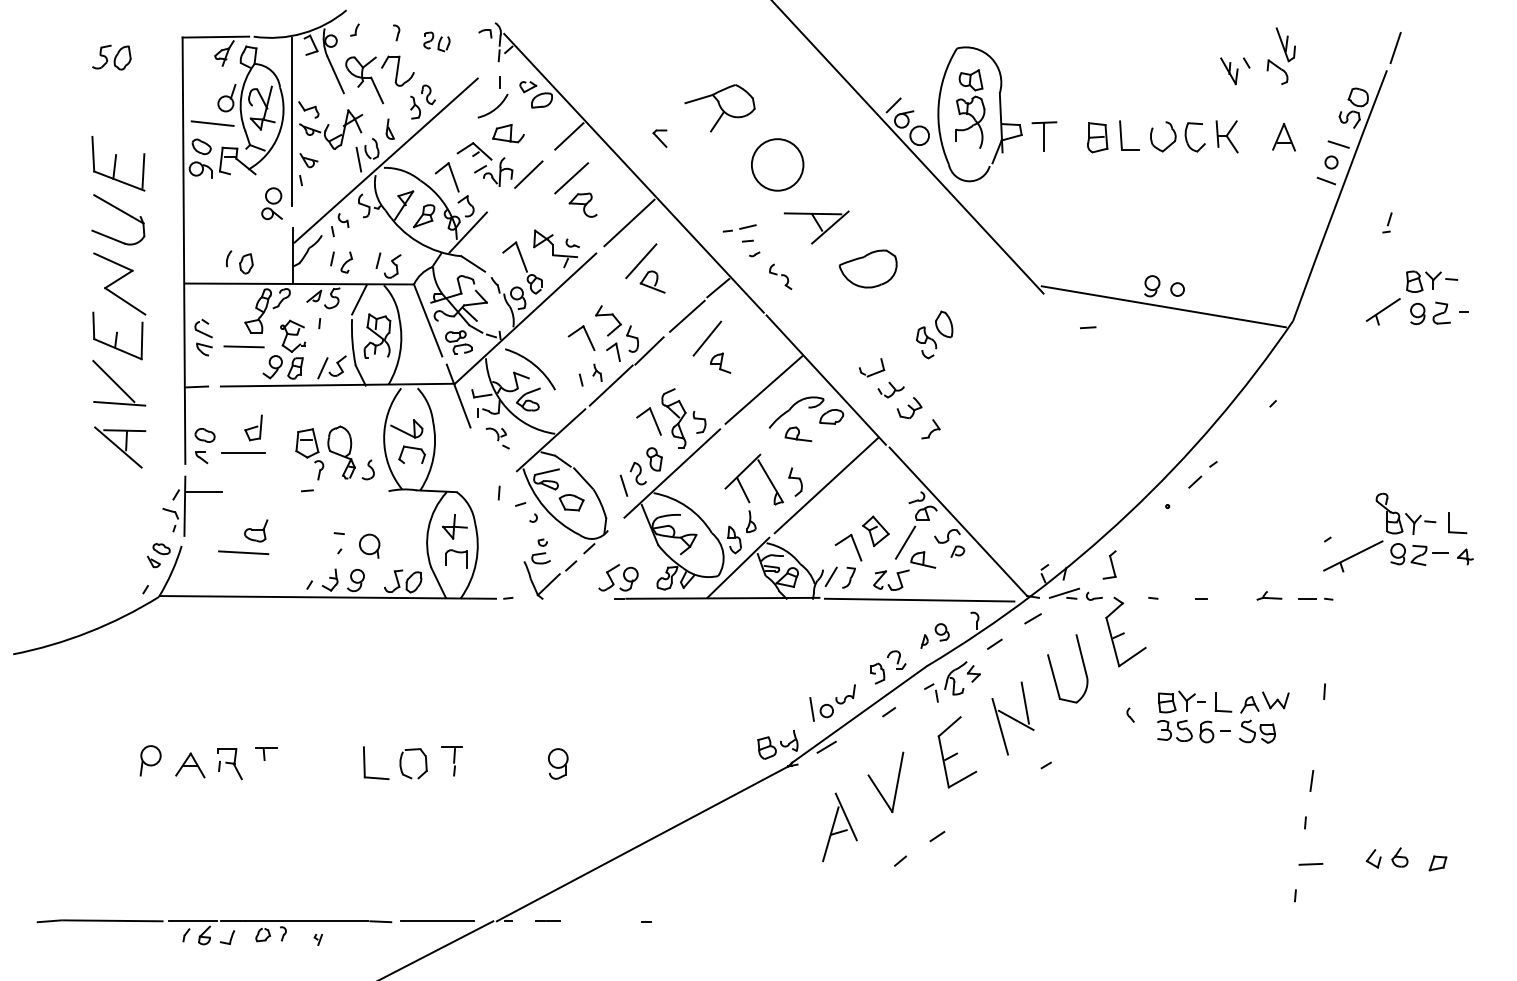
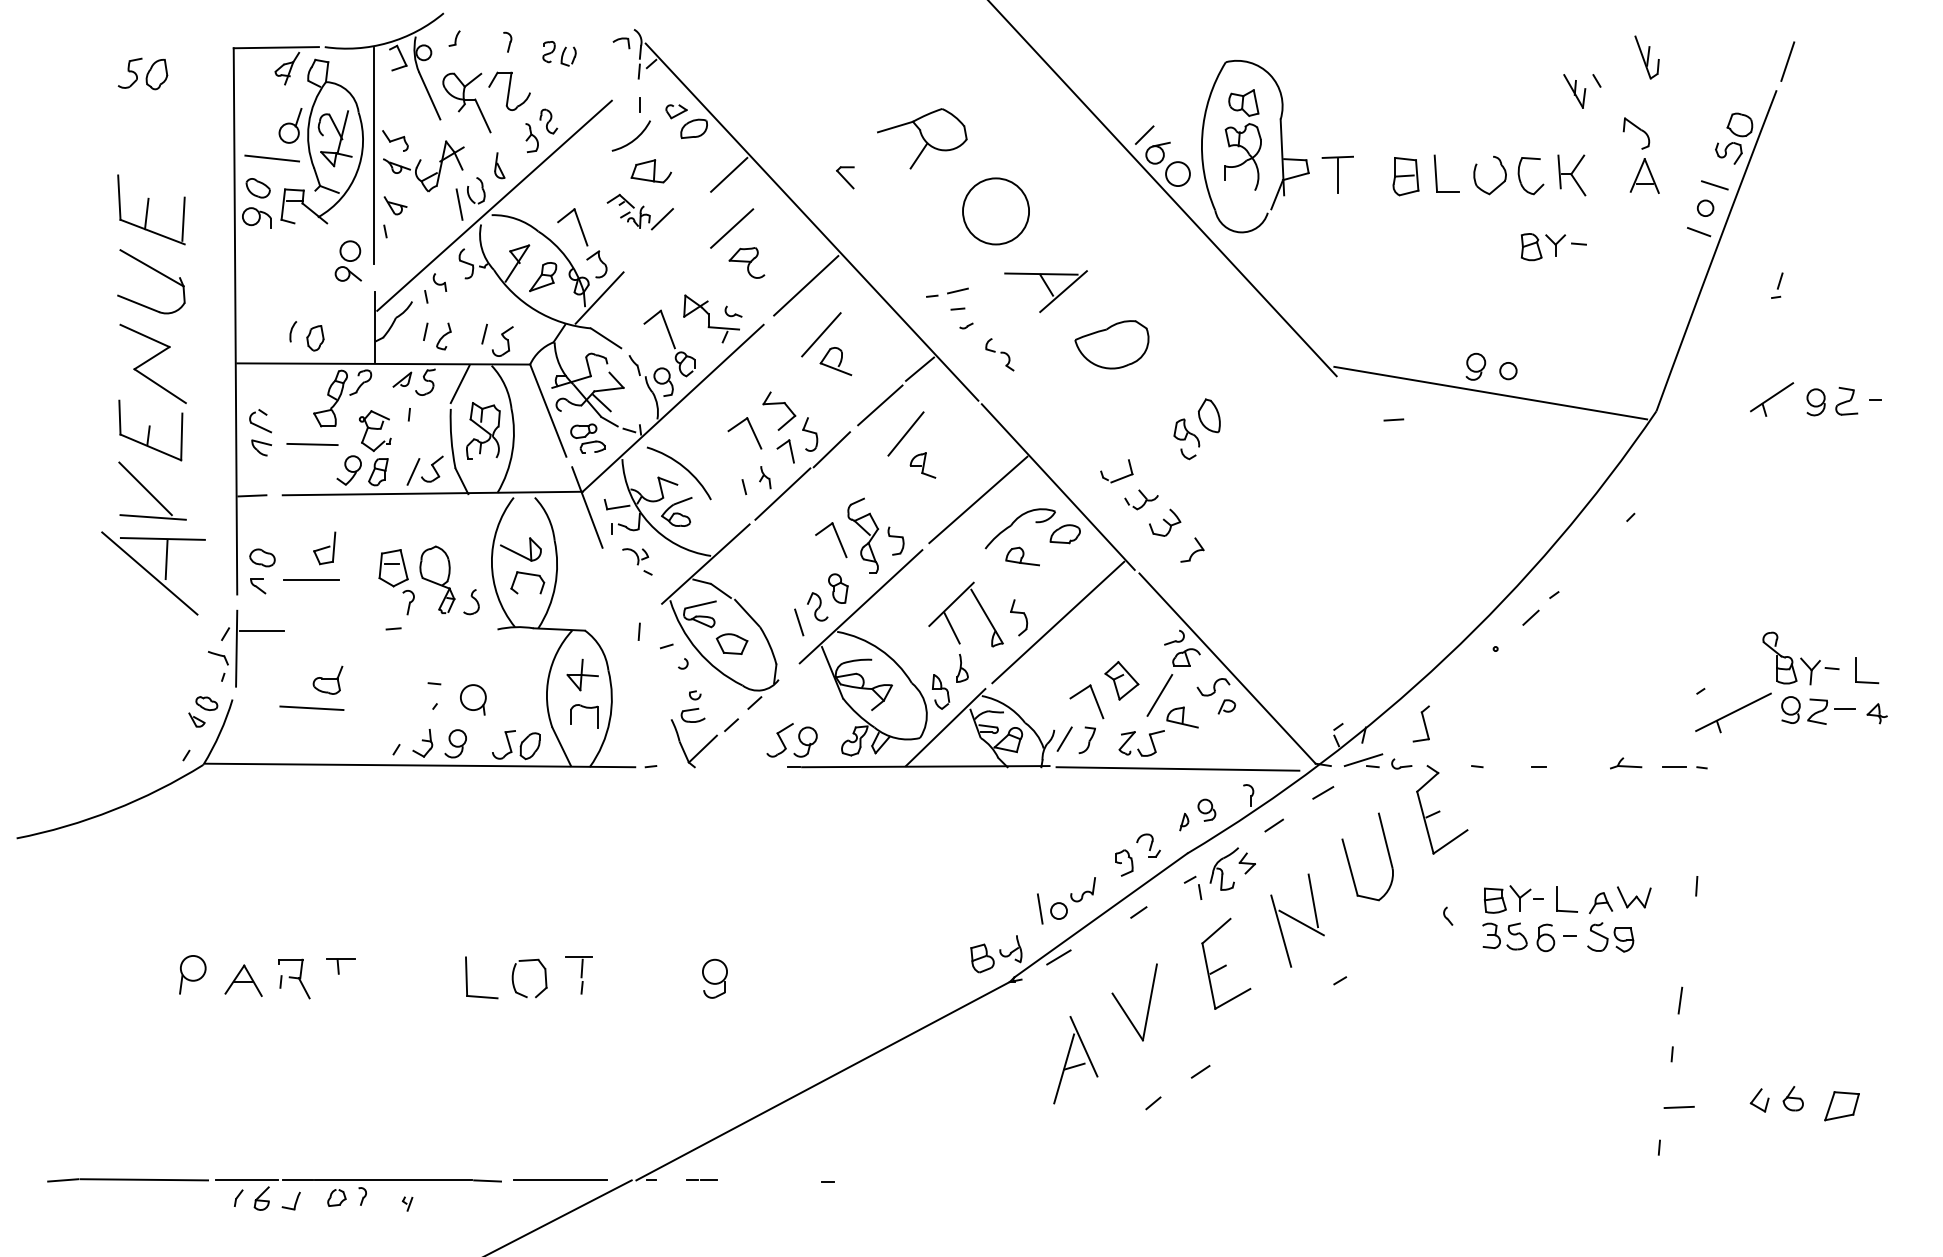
part: (1277, 71) -> (1636, 132), moved
part: (499, 165) -> (639, 212), size x0.6
part: (1432, 281) -> (1554, 246), moved
part: (120, 447) -> (154, 573), size x1.6
part: (1437, 863) -> (1841, 1106), size x1.6

